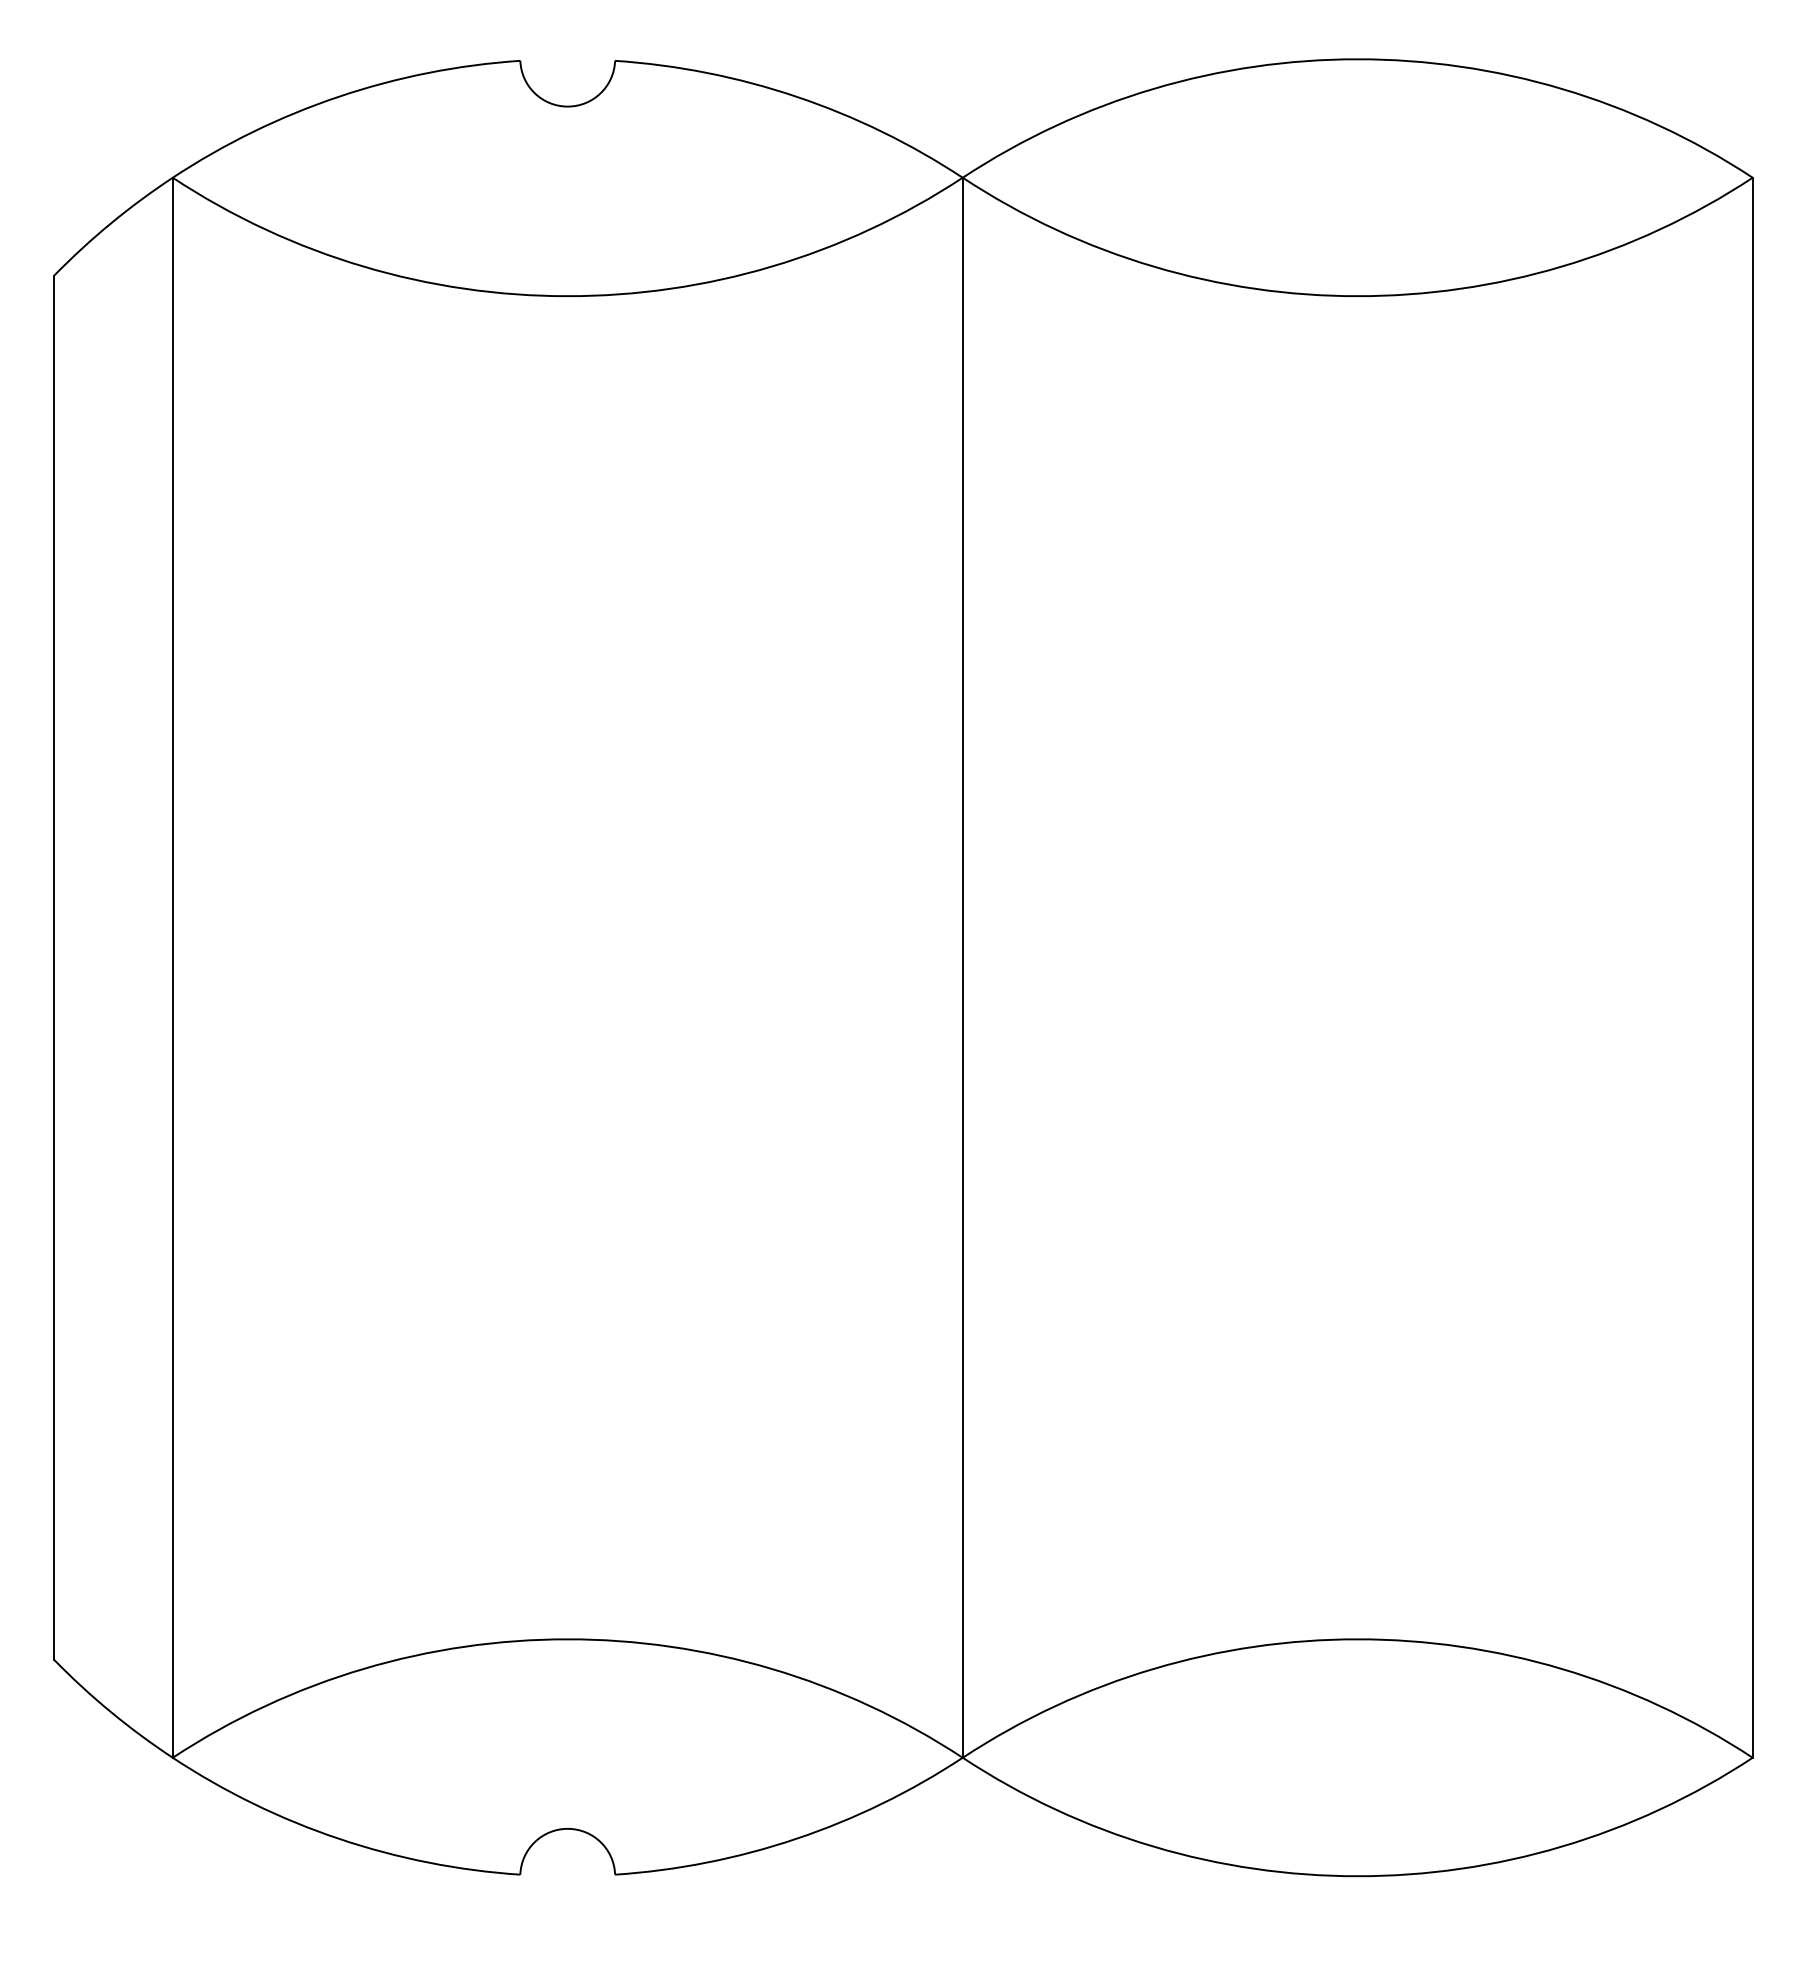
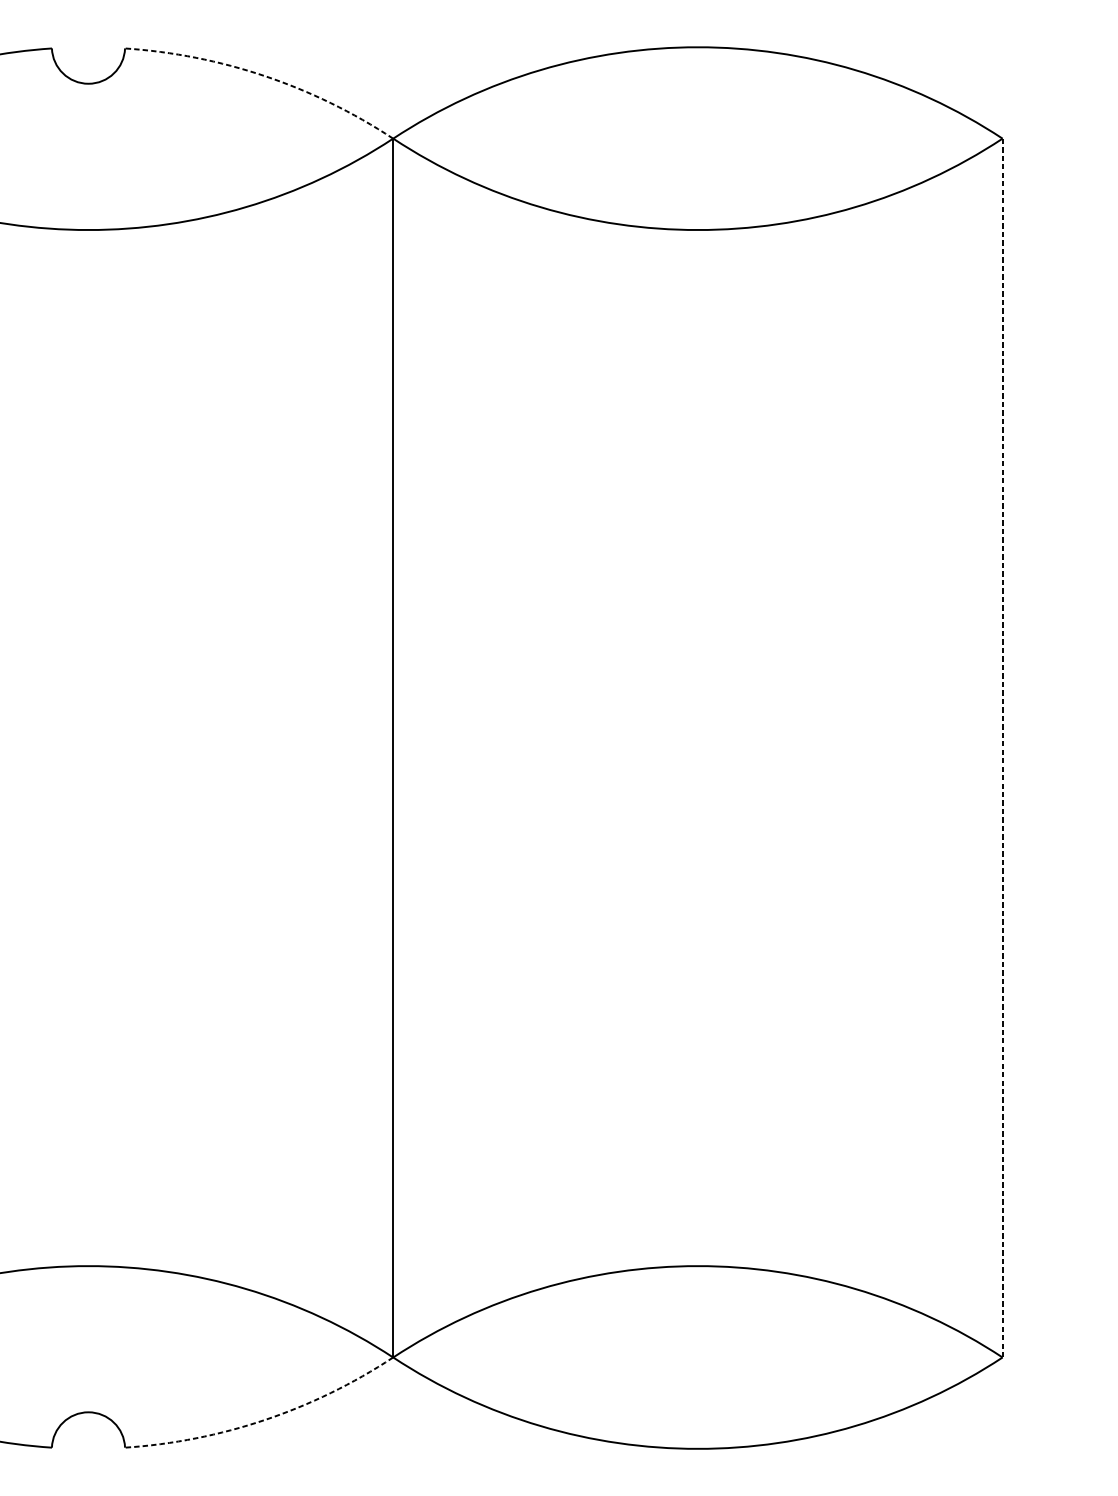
arc: (796, 96) -> (264, 75), solid -> dashed
line: (1752, 968) -> (1002, 748), solid -> dashed
arc: (796, 1838) -> (264, 1419), solid -> dashed

